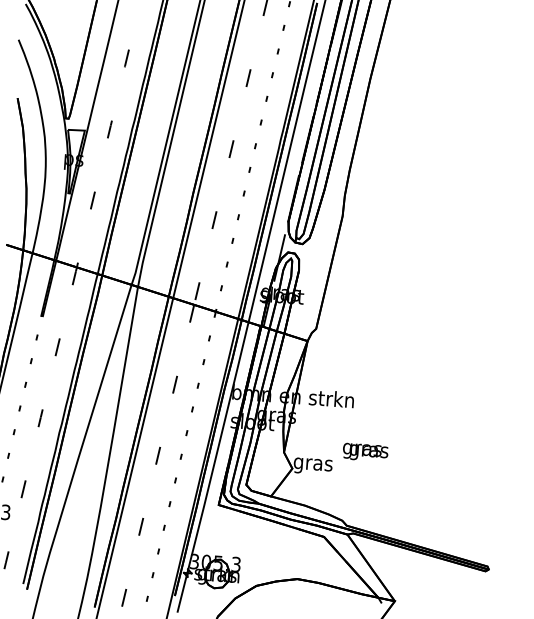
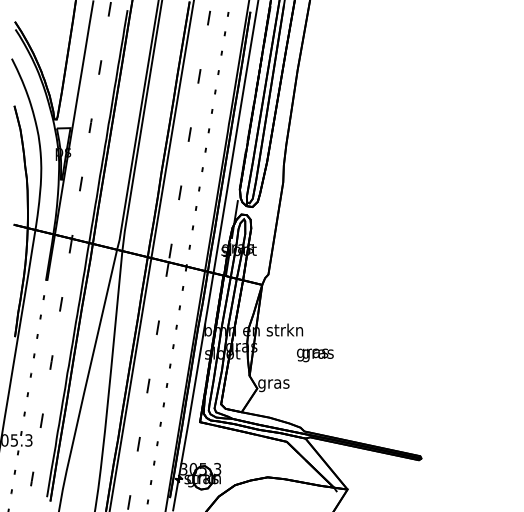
text: (365, 452) -> (315, 355), moved

